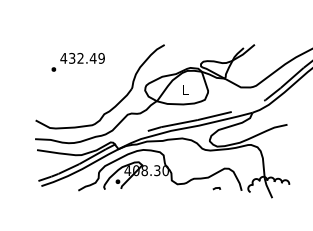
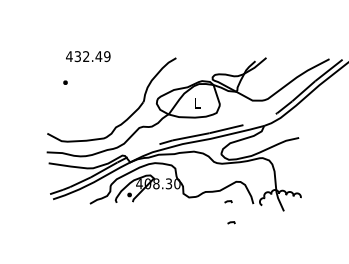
text: (82, 58) -> (88, 56), moved
line: (219, 209) -> (231, 222), added

